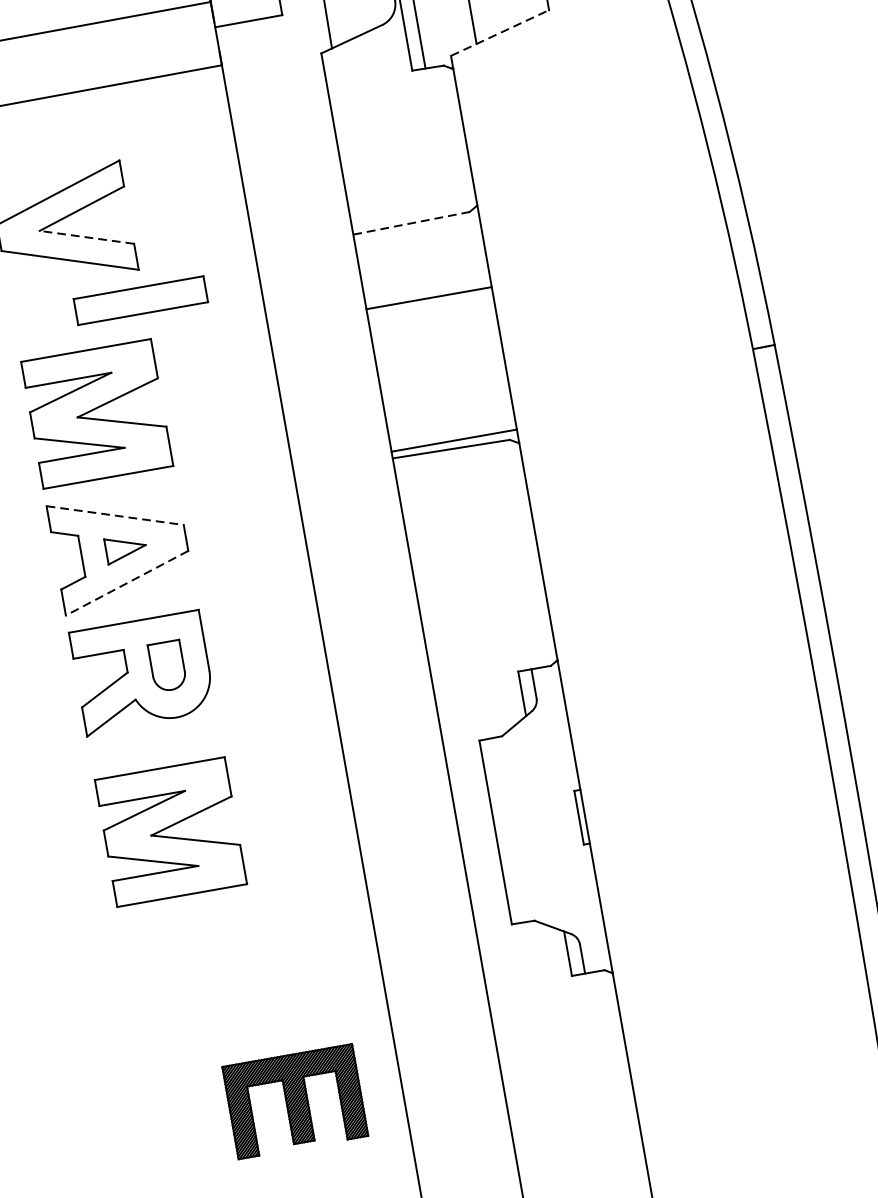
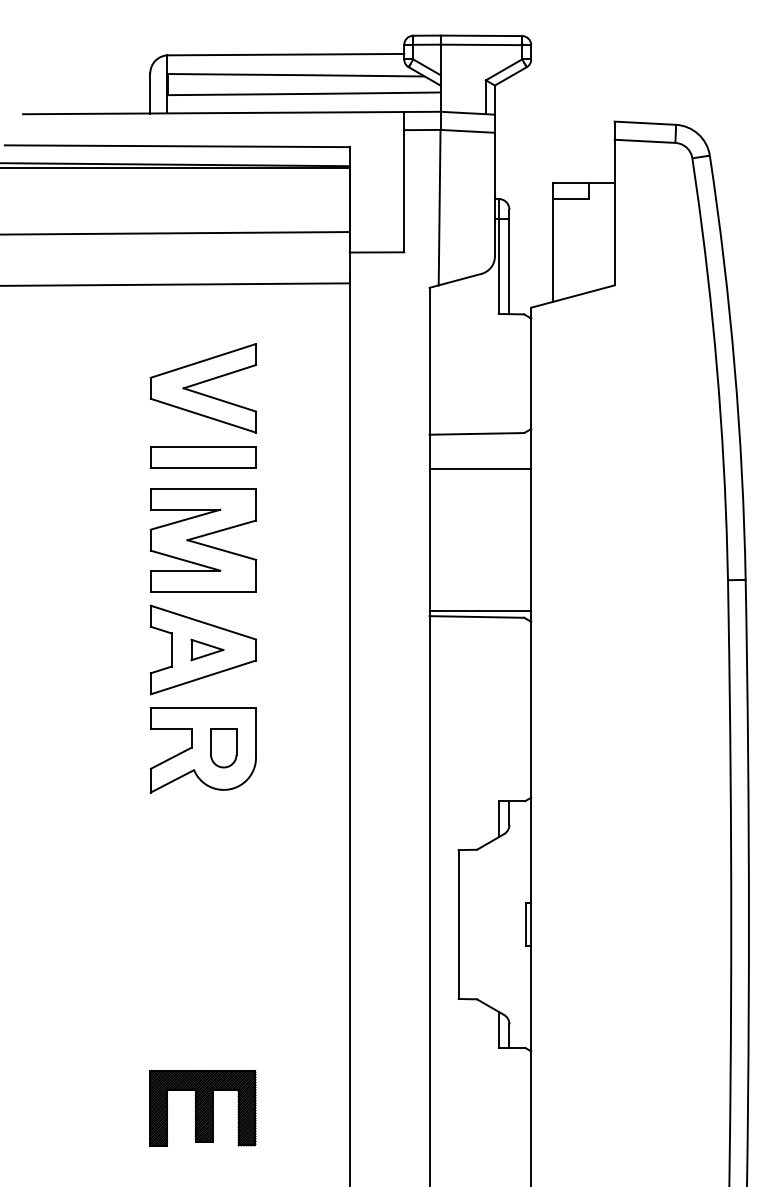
line: (500, 32) -> (573, 296), dashed -> solid
line: (412, 222) -> (477, 433), dashed -> solid
line: (86, 236) -> (219, 399), dashed -> solid
line: (429, 298) -> (480, 469), moved
part: (141, 301) -> (203, 457), moved
line: (115, 515) -> (203, 622), dashed -> solid
line: (125, 583) -> (202, 677), dashed -> solid
part: (171, 832) -> (203, 879), removed
part: (294, 1101) -> (202, 1108), moved

